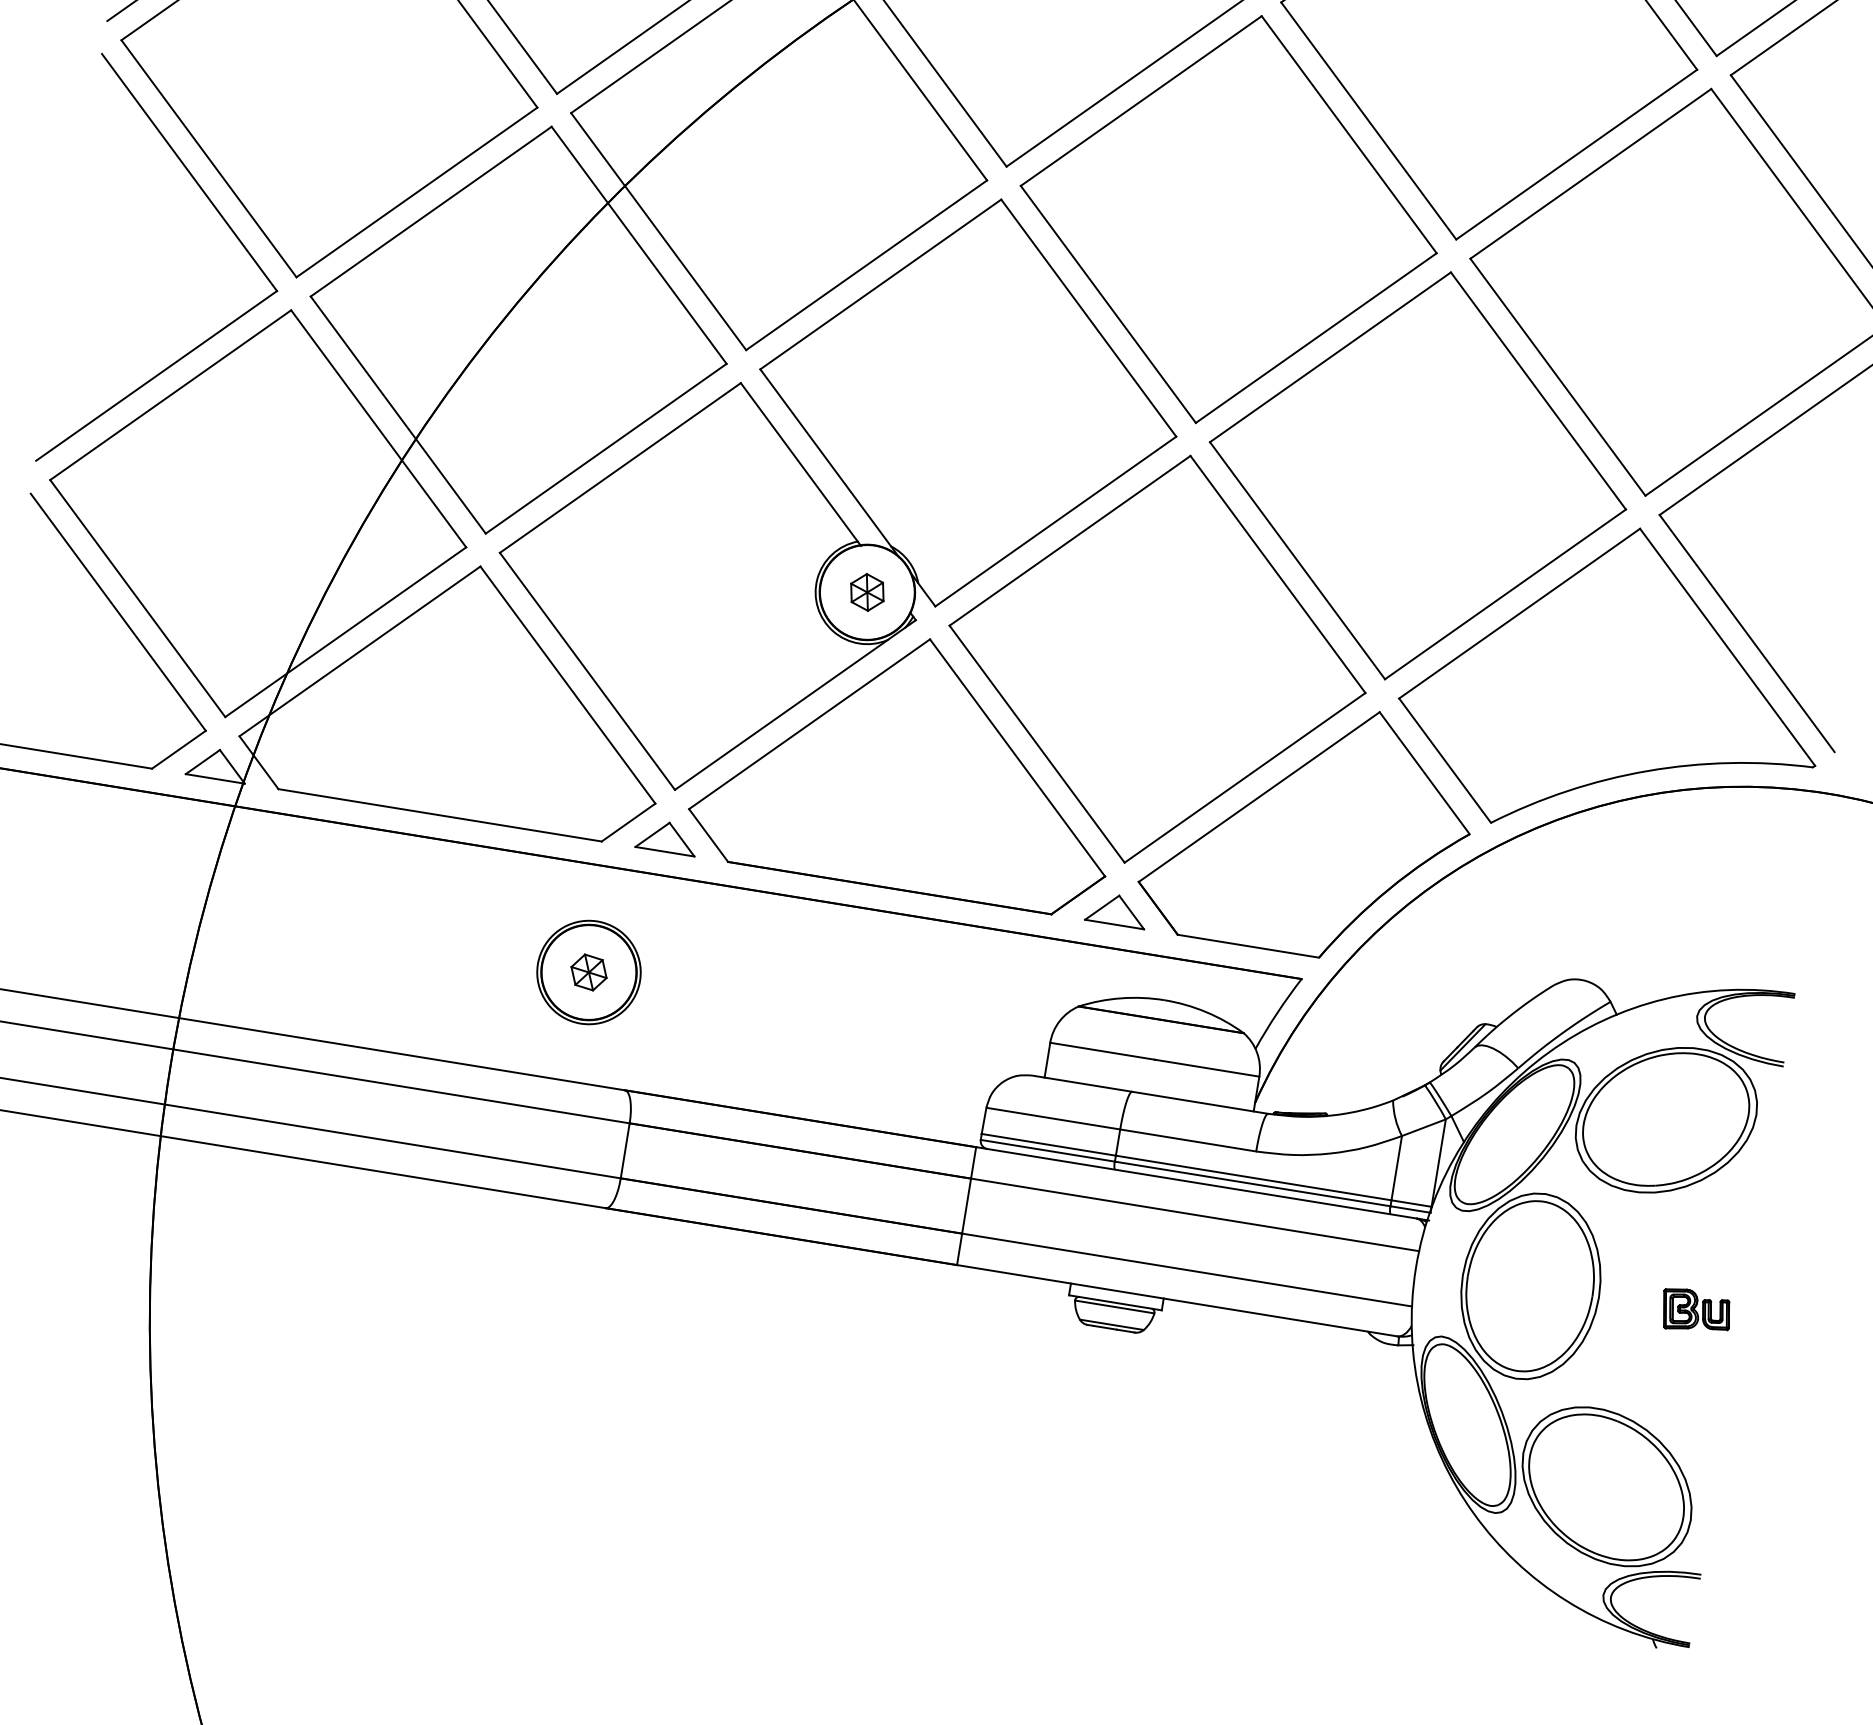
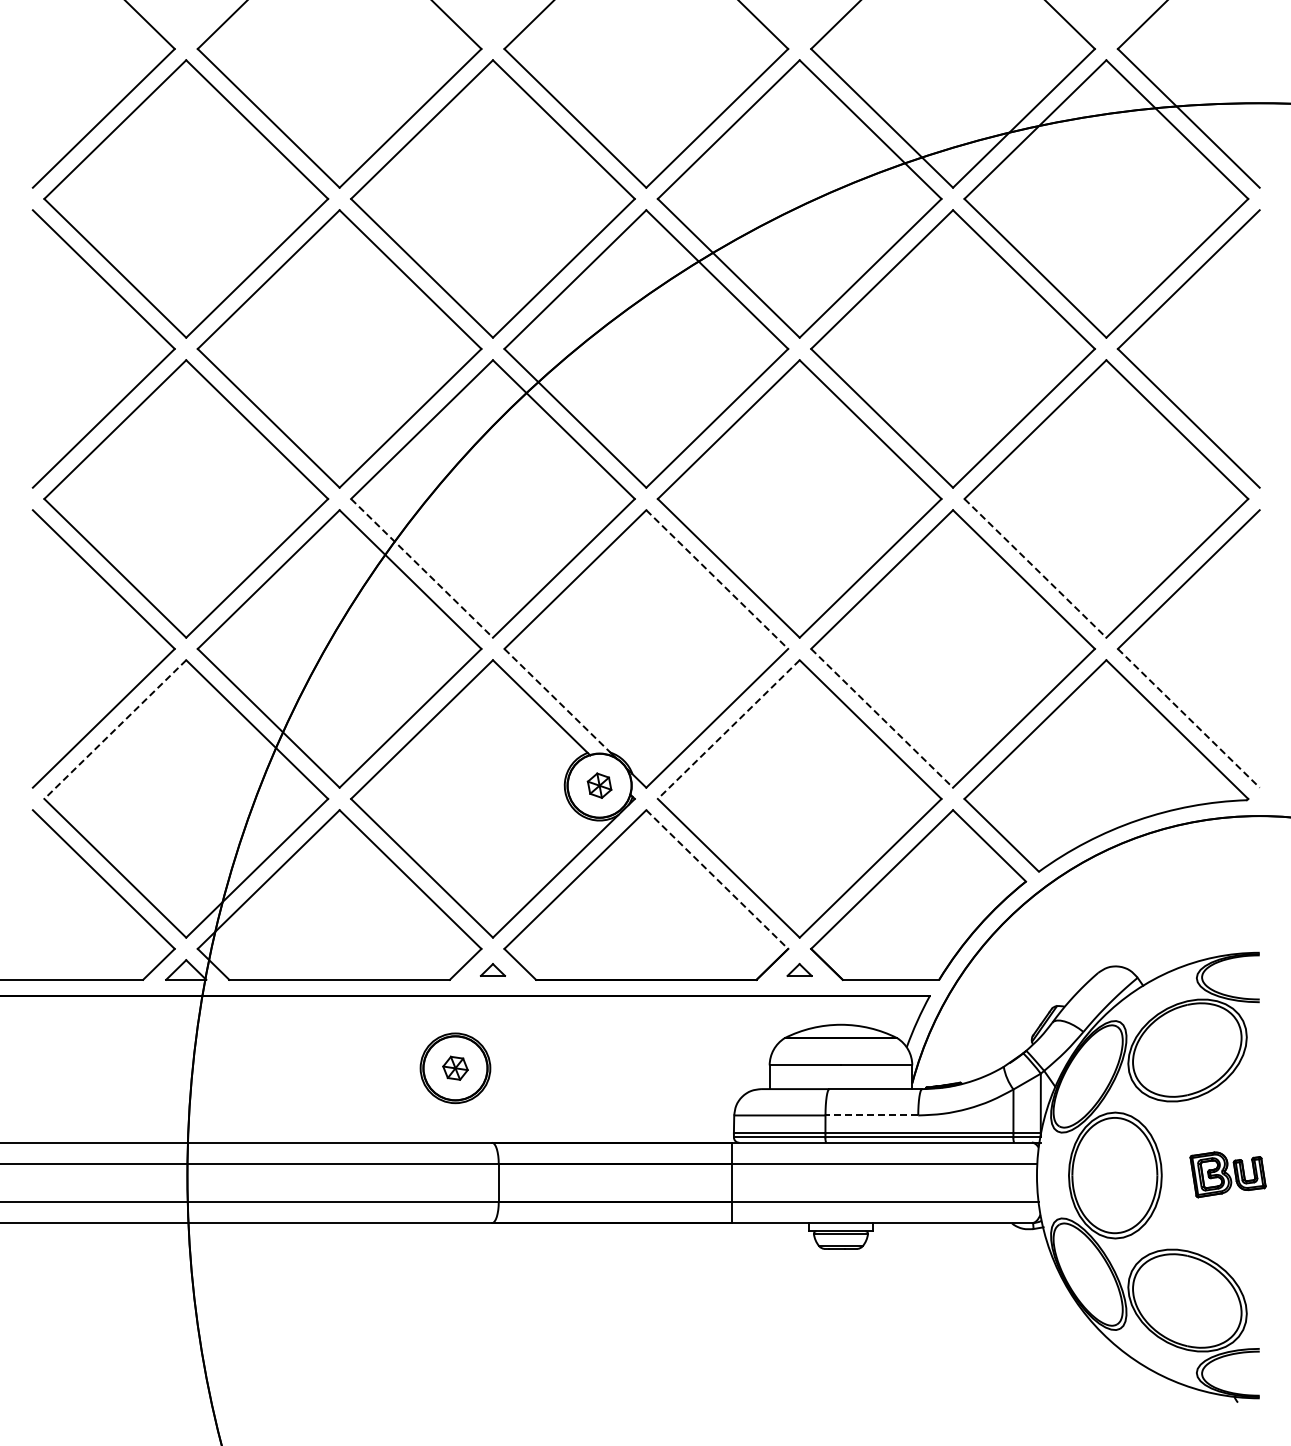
line: (659, 231) -> (422, 568), solid -> dashed
line: (1089, 318) -> (717, 579), solid -> dashed
line: (1557, 377) -> (1035, 568), solid -> dashed
line: (169, 394) -> (114, 729), solid -> dashed
line: (825, 458) -> (557, 701), solid -> dashed
line: (1069, 540) -> (728, 729), solid -> dashed
line: (1298, 561) -> (882, 718), solid -> dashed
line: (1748, 633) -> (1189, 718), solid -> dashed
line: (1017, 757) -> (717, 879), solid -> dashed
part: (666, 836) -> (492, 969), size x0.6
part: (1116, 909) -> (799, 969), size x0.6
line: (1187, 1140) -> (871, 1115), solid -> dashed
part: (1695, 1311) -> (1227, 1174), size x1.6

